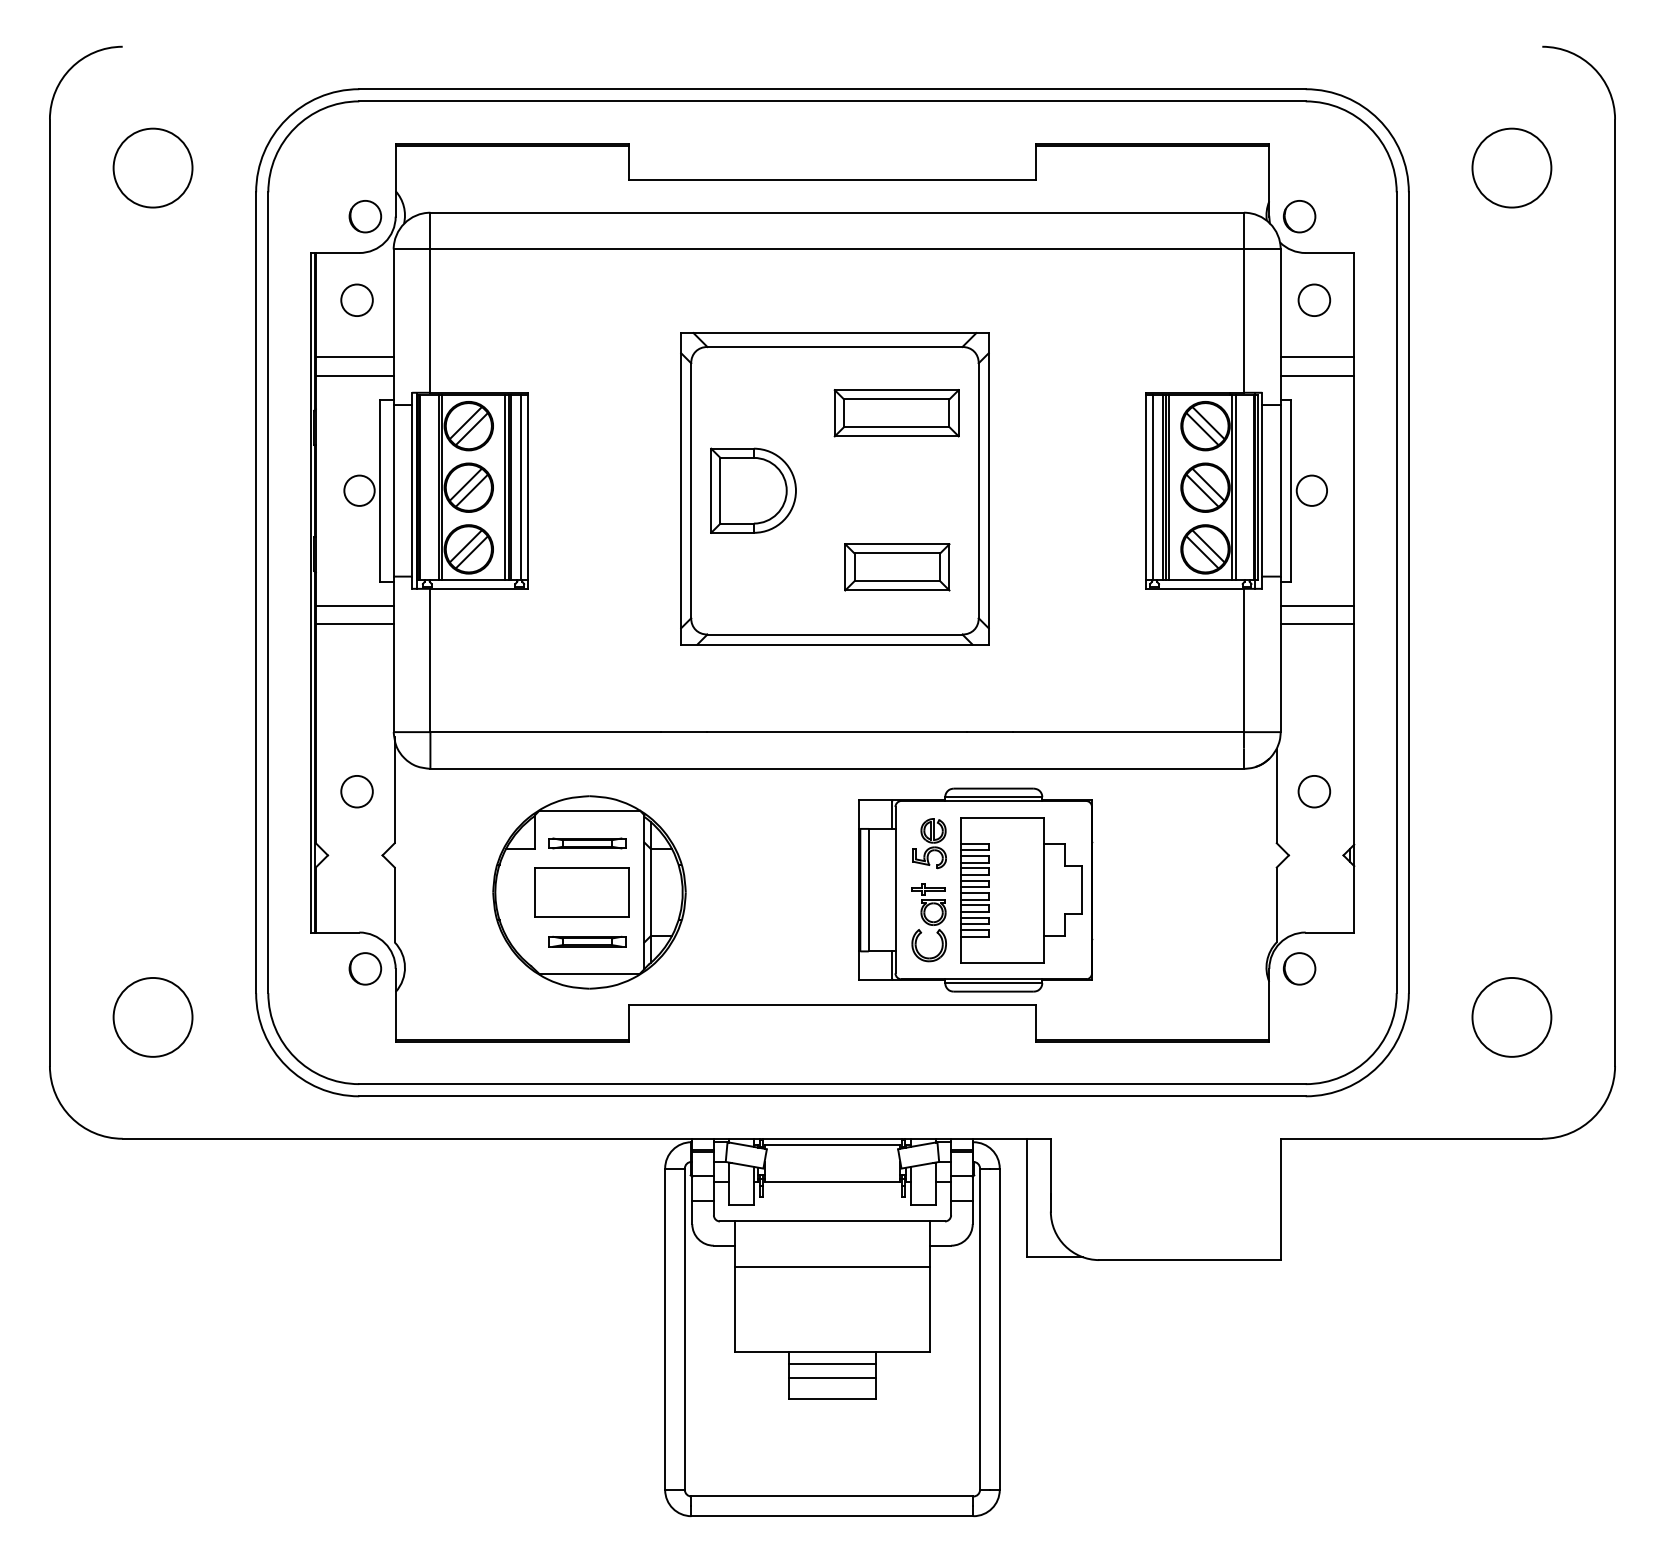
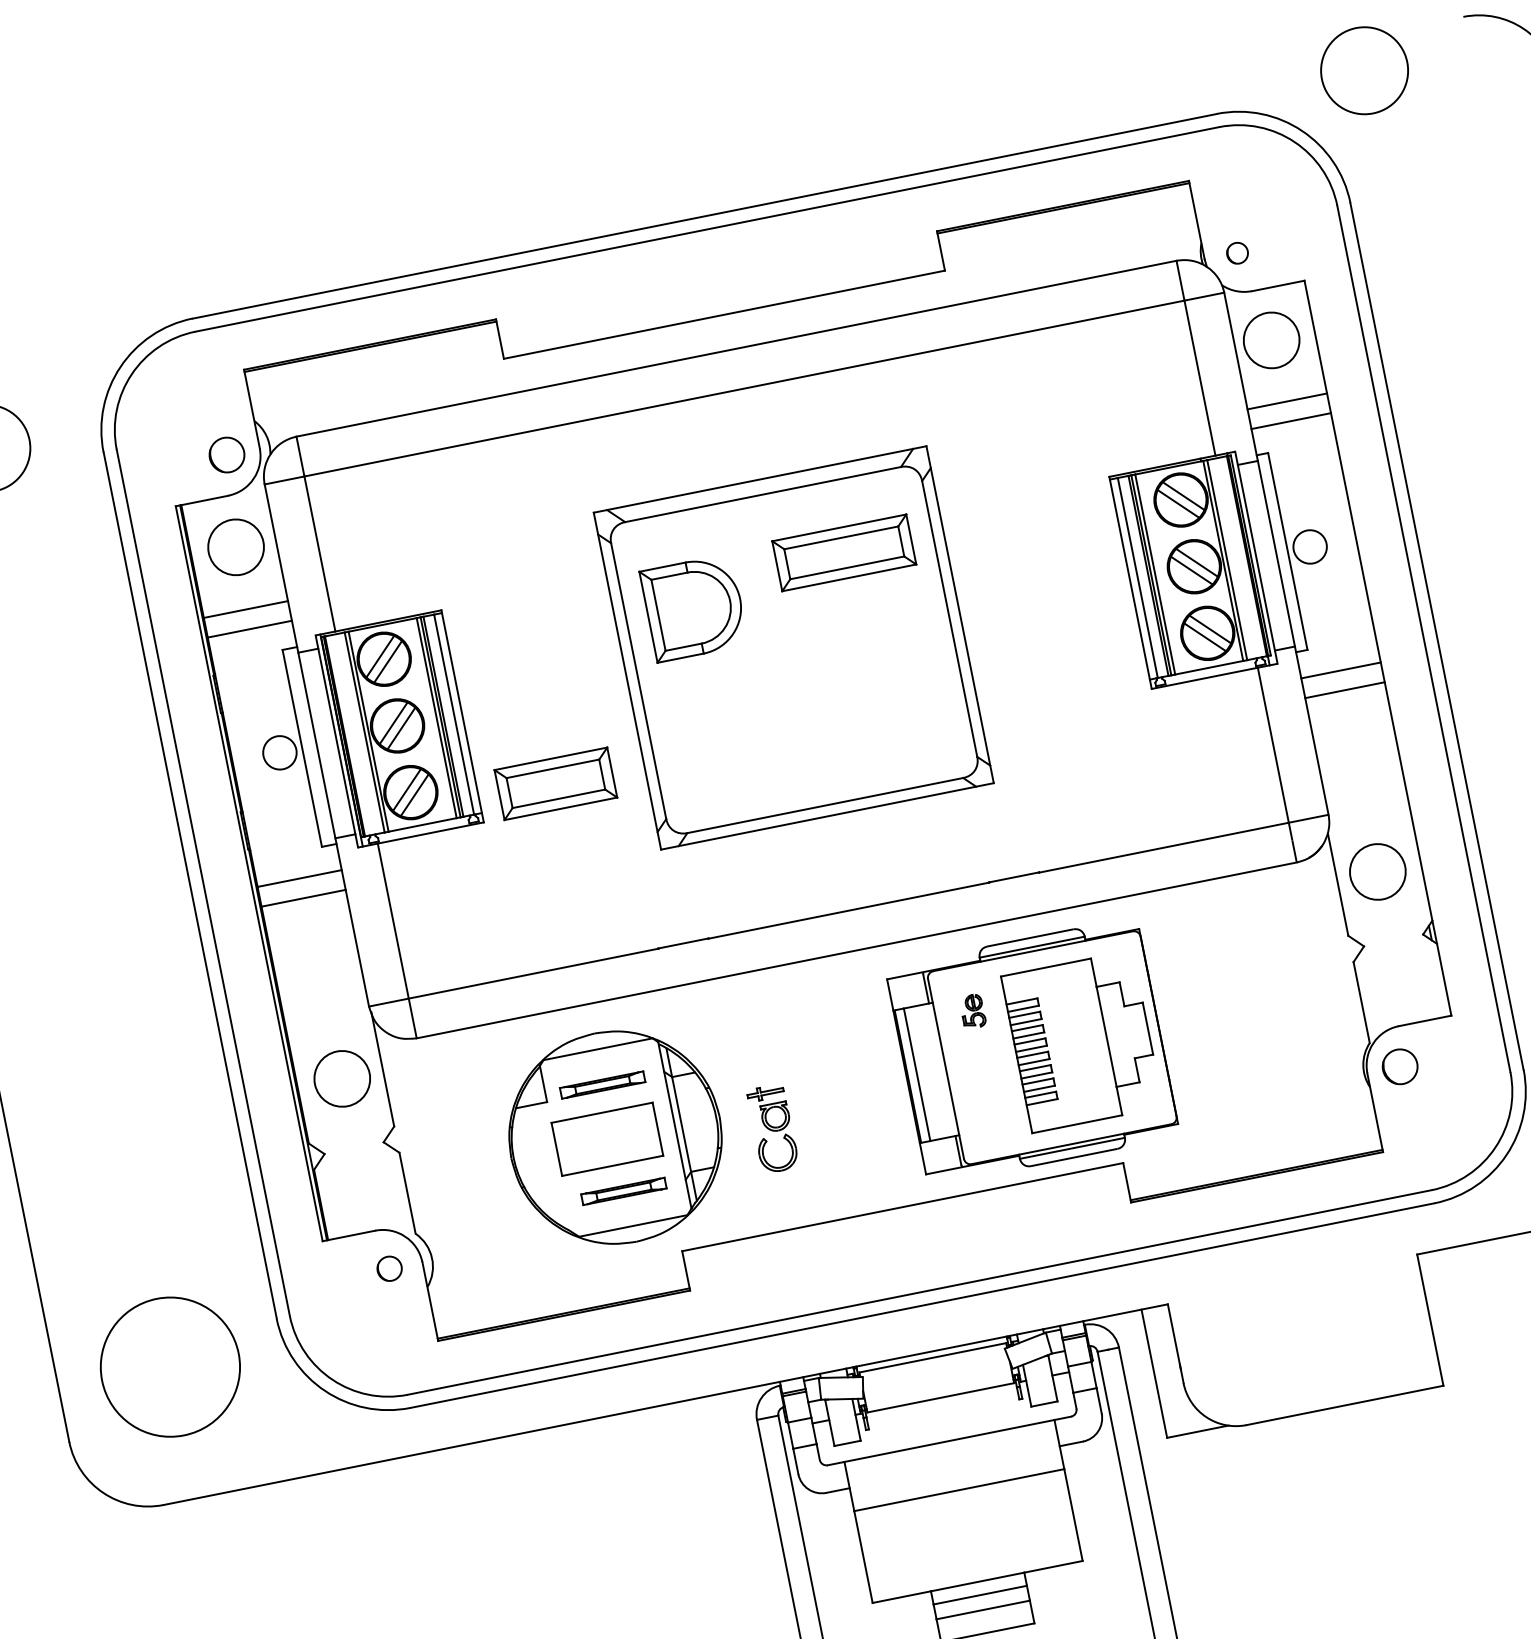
circle: (1511, 167) -> (1364, 70), moved
part: (1299, 216) -> (1237, 252), size x0.6
circle: (356, 300) -> (235, 547), size x1.6
circle: (1314, 300) -> (1271, 340), size x1.6
part: (753, 490) -> (694, 607), moved
part: (897, 567) -> (556, 783), moved
circle: (356, 791) -> (341, 1078), size x1.6
circle: (1314, 791) -> (1377, 871), size x1.6
part: (929, 843) -> (972, 1011), size x0.6
part: (928, 922) -> (772, 1128), moved
part: (365, 968) -> (389, 1268), size x0.7
circle: (152, 1016) -> (169, 1366), size x1.6

